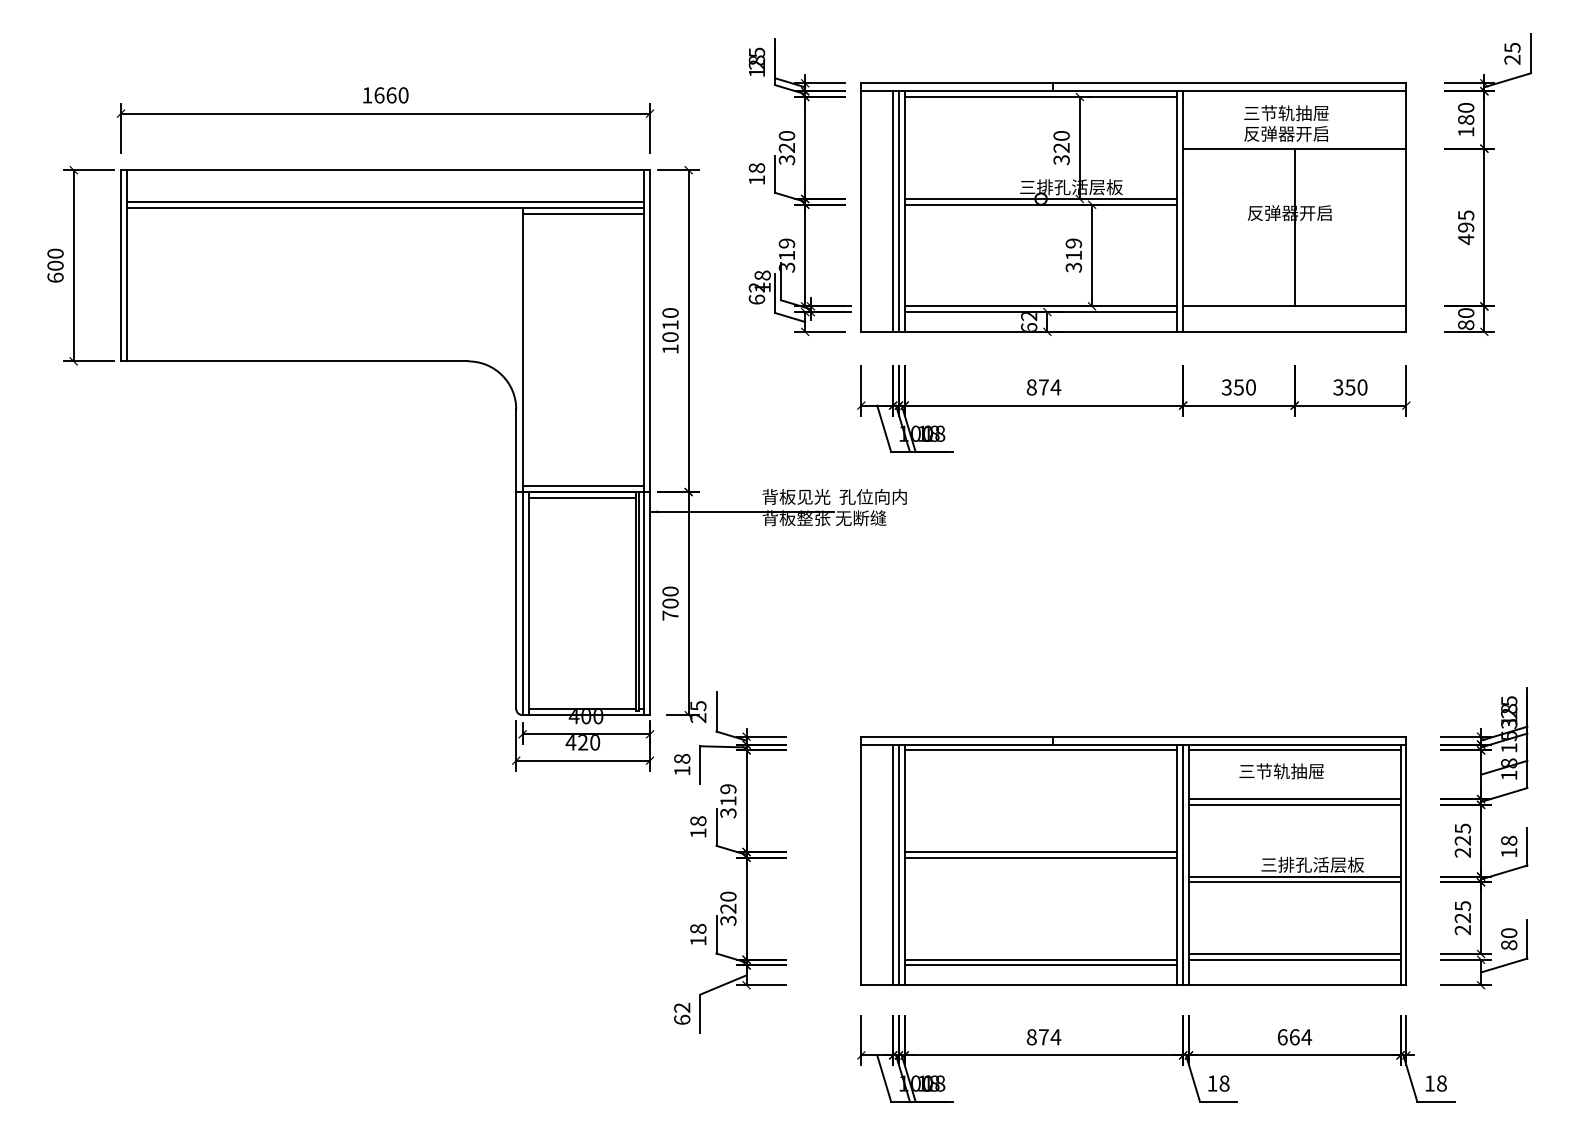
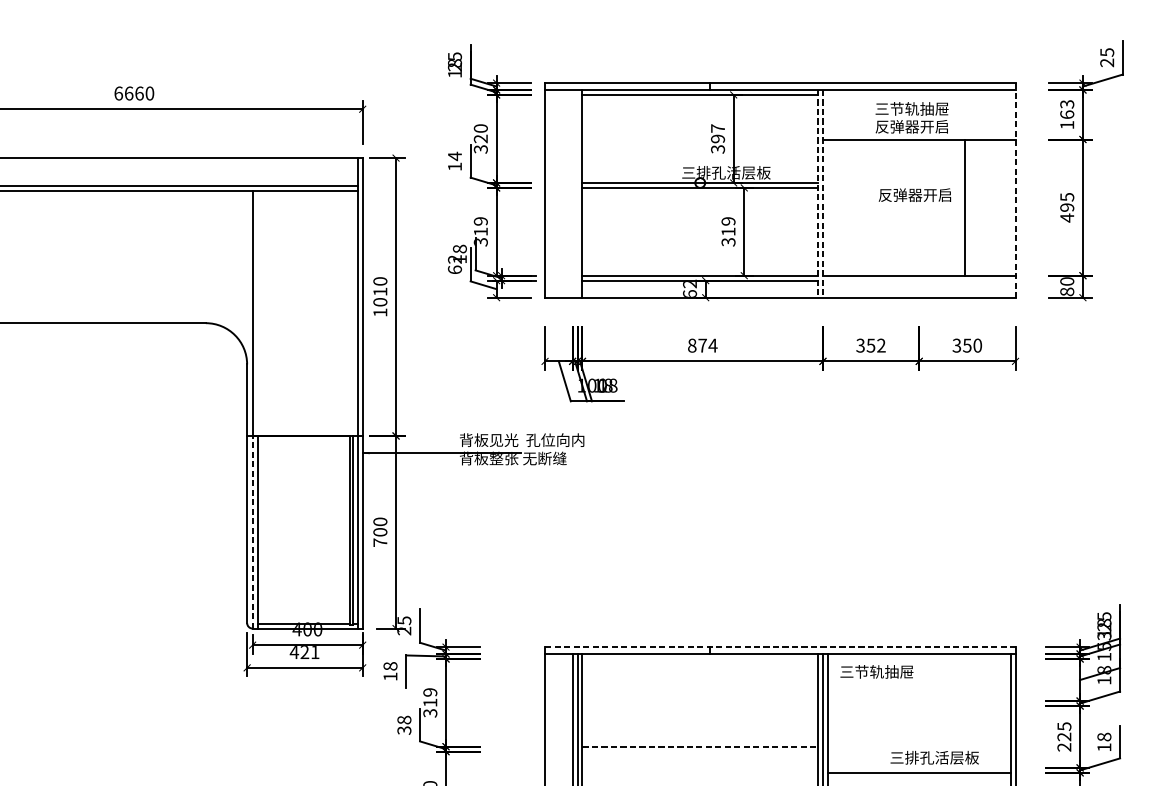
text: (367, 95) -> (118, 93), 1660 -> 6660
text: (1466, 113) -> (1067, 109), 180 -> 163
text: (1061, 141) -> (717, 133), 320 -> 397
text: (756, 167) -> (454, 155), 18 -> 14
line: (1406, 208) -> (1015, 191), solid -> dashed
line: (893, 211) -> (572, 193), removed
line: (898, 211) -> (577, 193), removed
line: (1177, 212) -> (818, 194), solid -> dashed
line: (1183, 212) -> (823, 194), solid -> dashed
line: (583, 213) -> (305, 195), removed
line: (1294, 227) -> (964, 207), moved
text: (1250, 387) -> (881, 345), 350 -> 352
line: (583, 486) -> (305, 431), removed
line: (581, 497) -> (303, 440), removed
line: (522, 603) -> (252, 532), solid -> dashed
line: (1134, 736) -> (780, 647), solid -> dashed
text: (595, 742) -> (315, 652), 420 -> 421
line: (1040, 750) -> (699, 659), removed
line: (1294, 750) -> (919, 659), removed
text: (1281, 771) -> (876, 672), moved
line: (1294, 799) -> (919, 701), removed
line: (1294, 804) -> (919, 705), removed
text: (698, 833) -> (404, 730), 18 -> 38
line: (1041, 852) -> (700, 747), solid -> dashed
line: (1040, 857) -> (699, 751), removed
line: (1294, 876) -> (919, 767), removed

